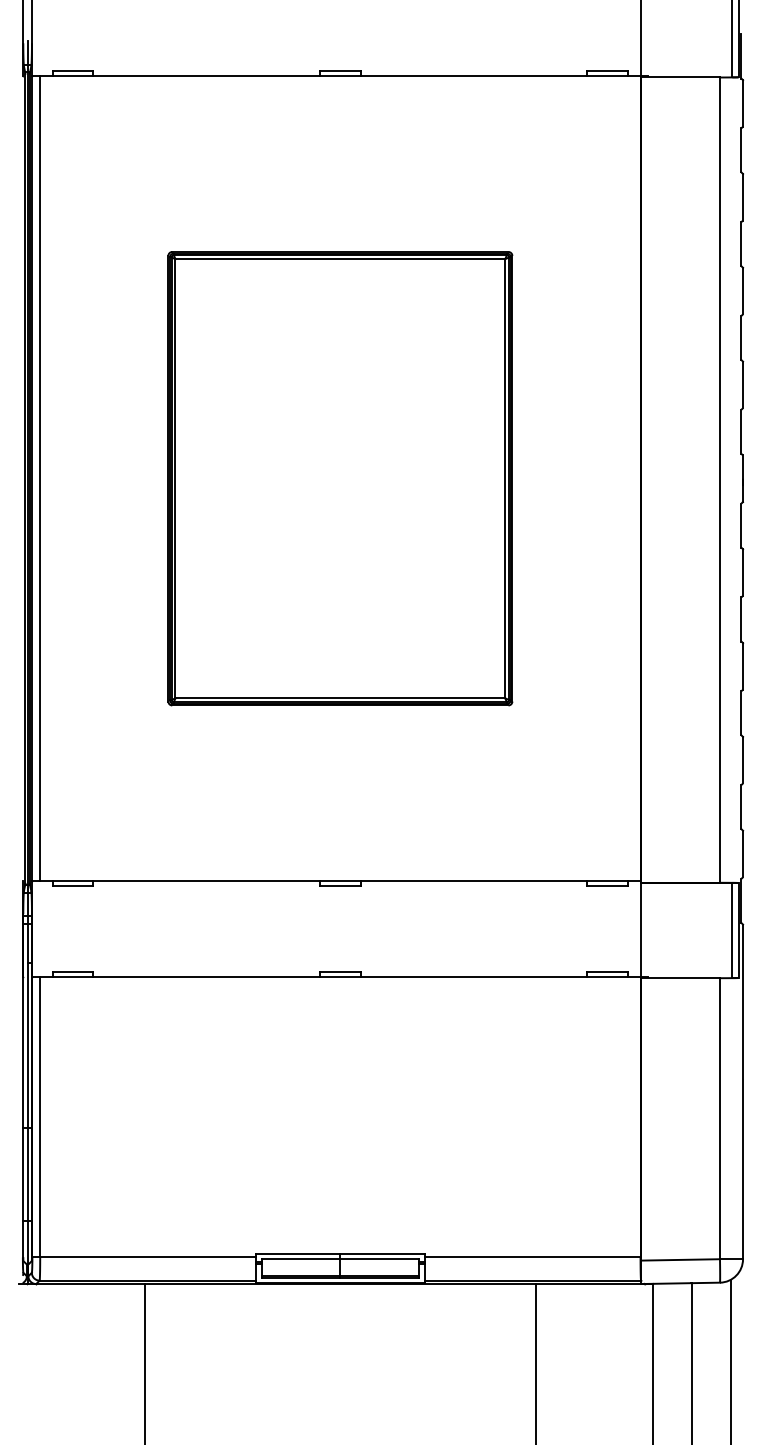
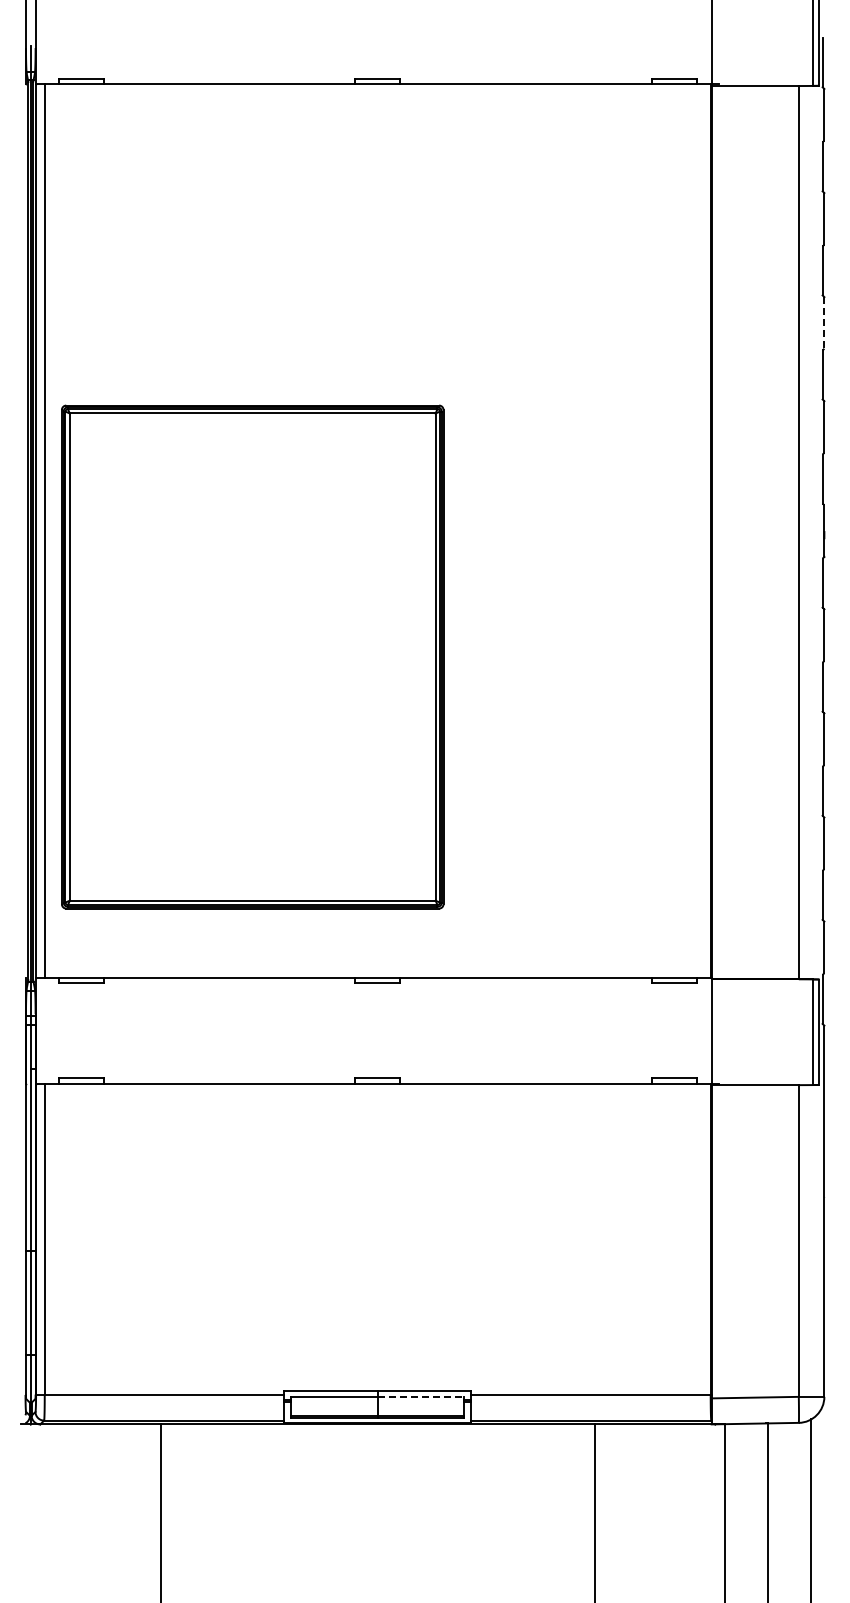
line: (743, 290) -> (824, 322), solid -> dashed
part: (340, 478) -> (252, 656), moved
line: (379, 1258) -> (421, 1396), solid -> dashed

